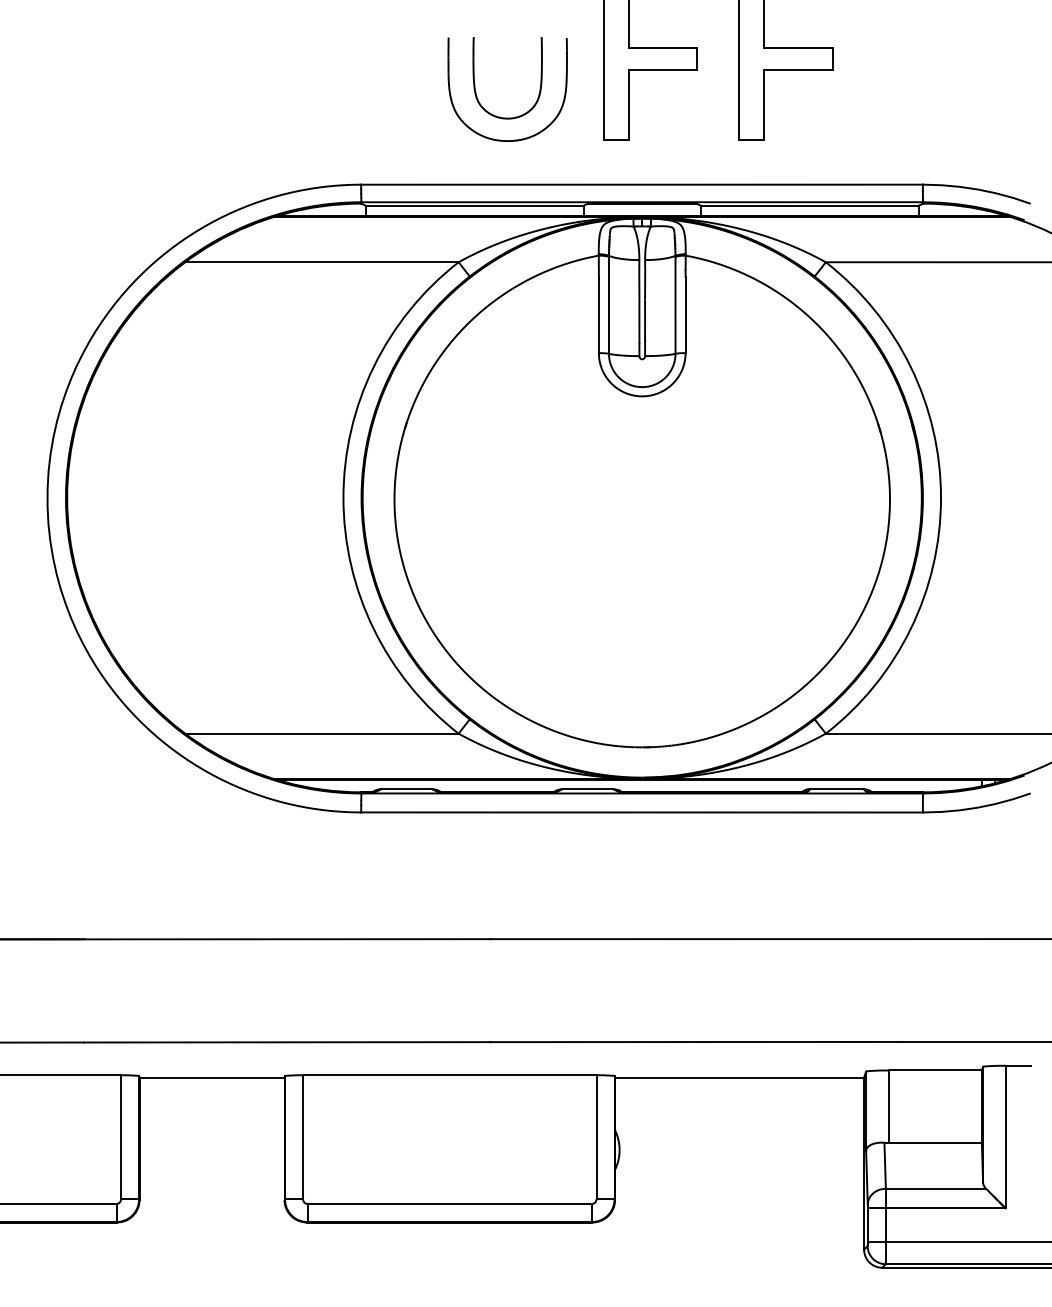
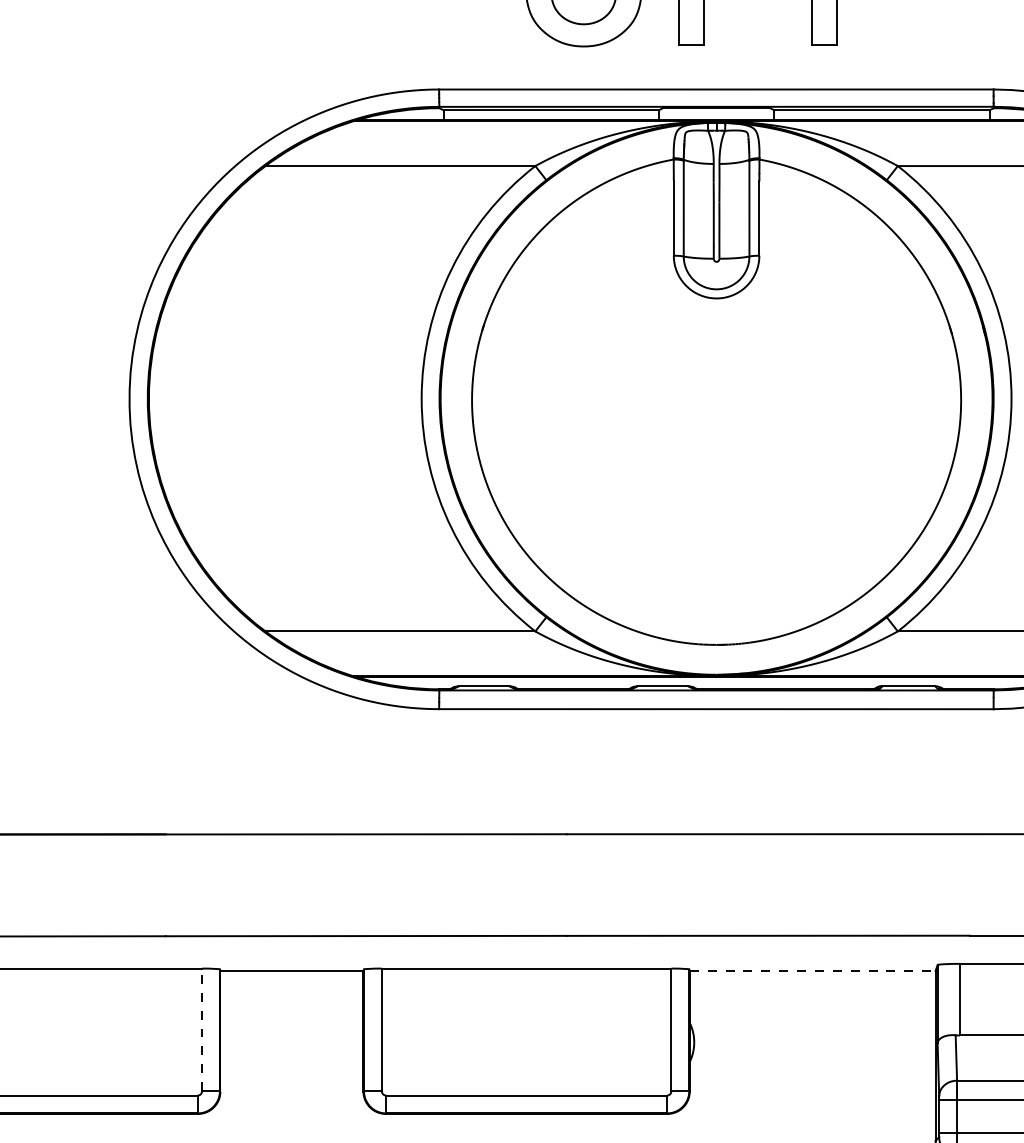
line: (739, 1077) -> (812, 970), solid -> dashed
line: (121, 1136) -> (202, 1029), solid -> dashed

